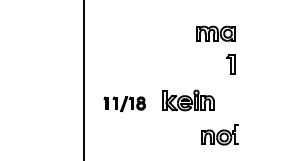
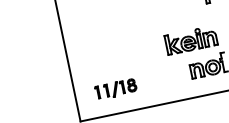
part: (188, 100) -> (191, 40), moved
part: (124, 104) -> (115, 89), moved

